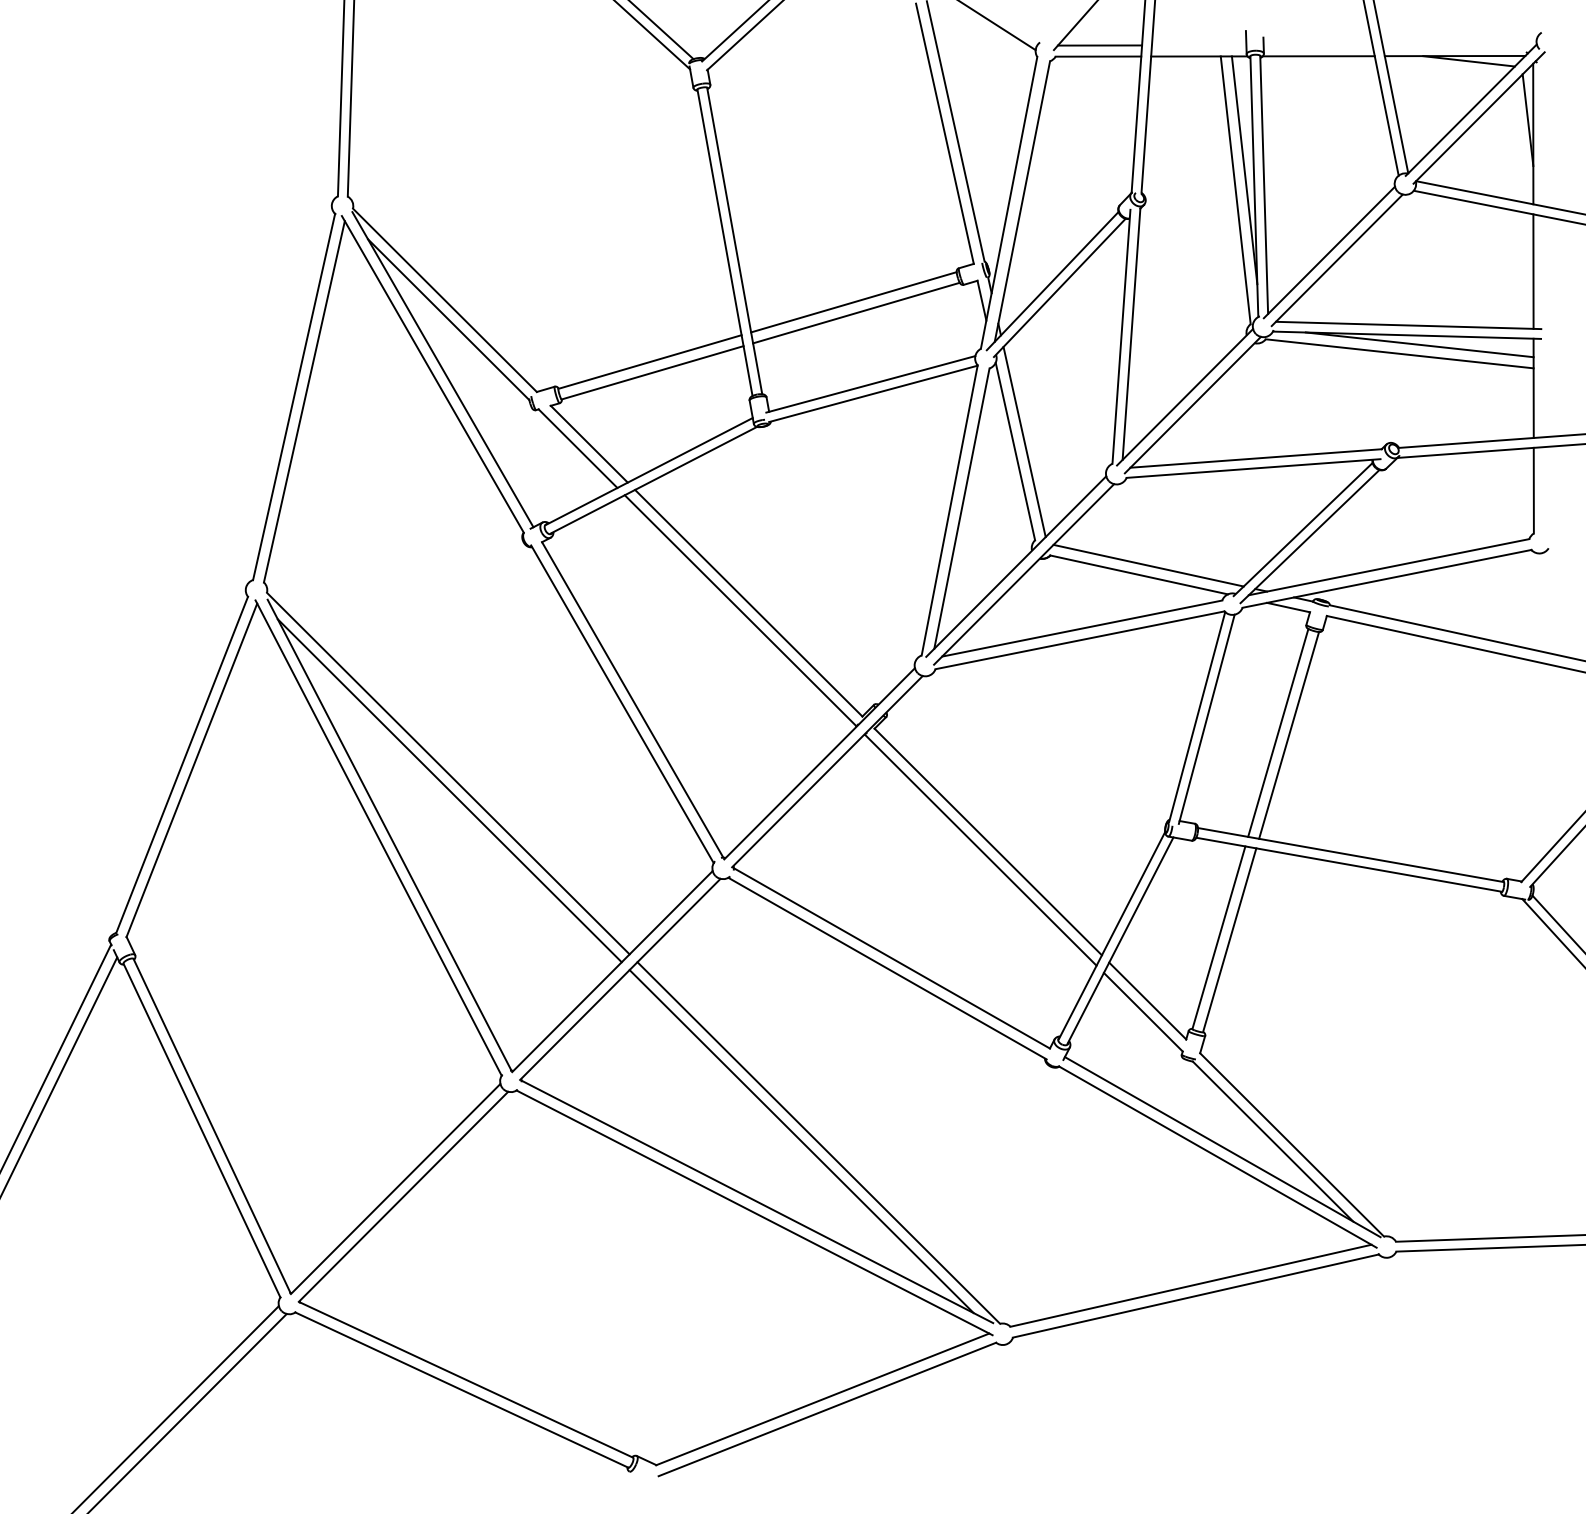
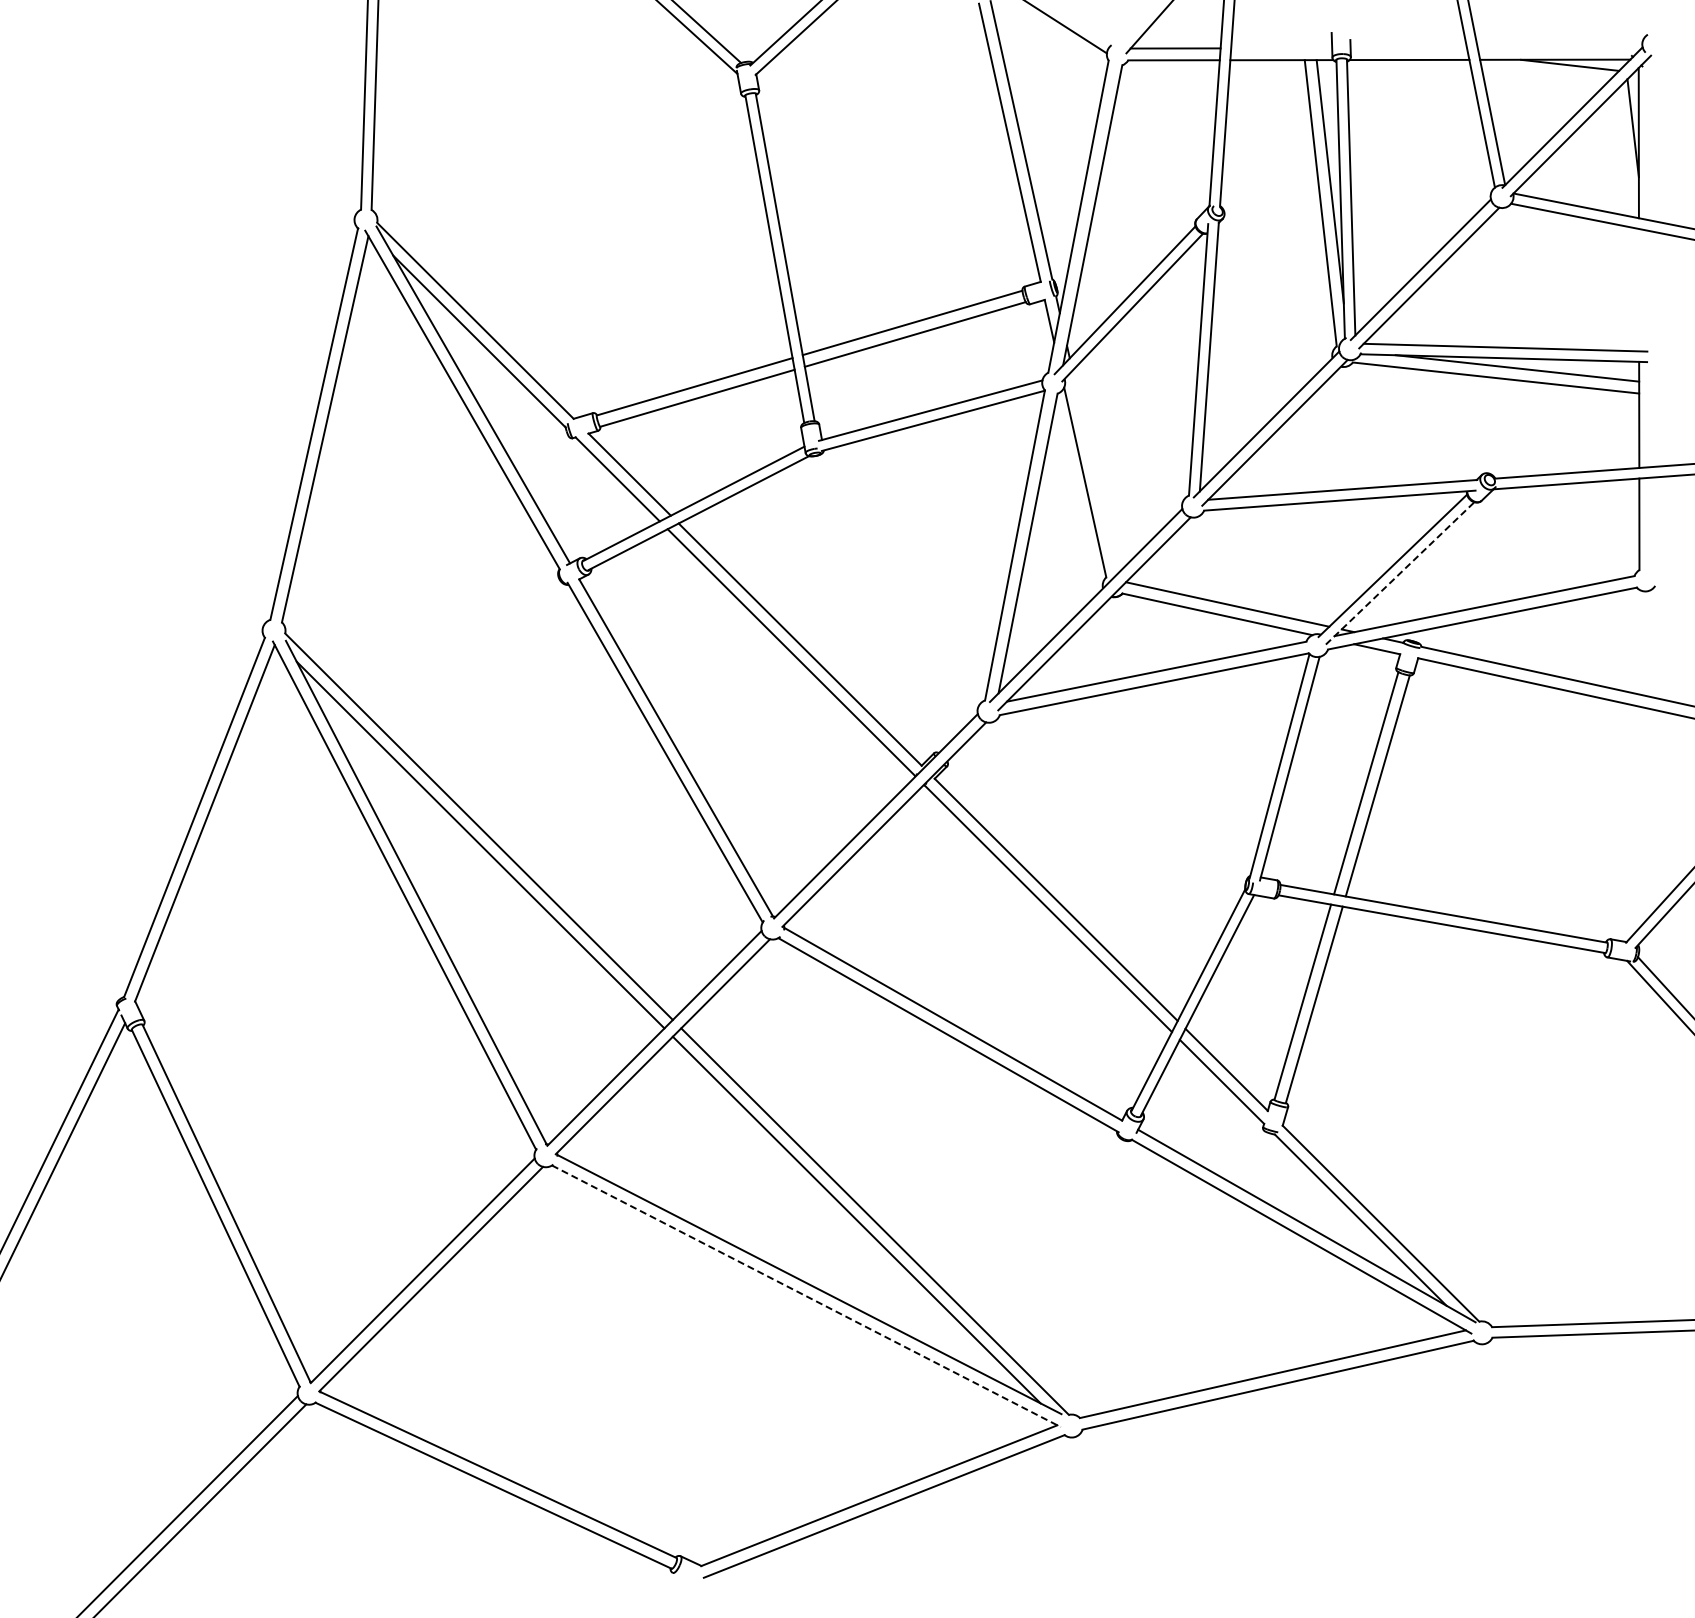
line: (1532, 271) -> (1638, 289), removed
line: (1024, 441) -> (1094, 471), removed
line: (1310, 536) -> (1400, 573), solid -> dashed
line: (754, 1213) -> (806, 1296), solid -> dashed

